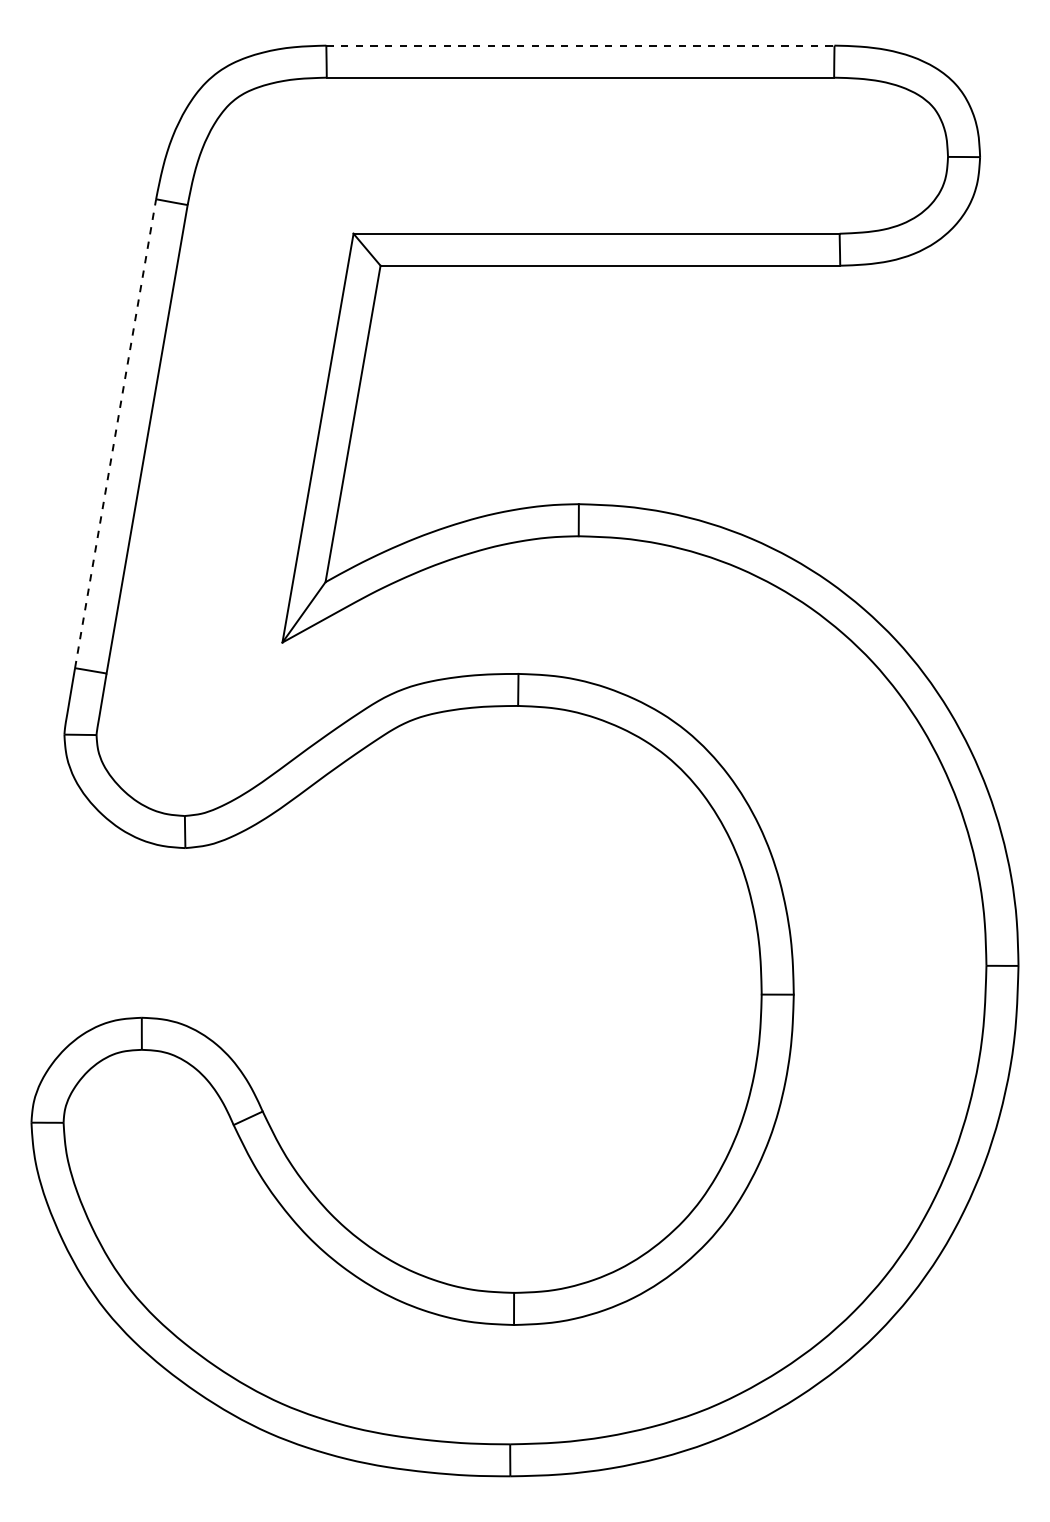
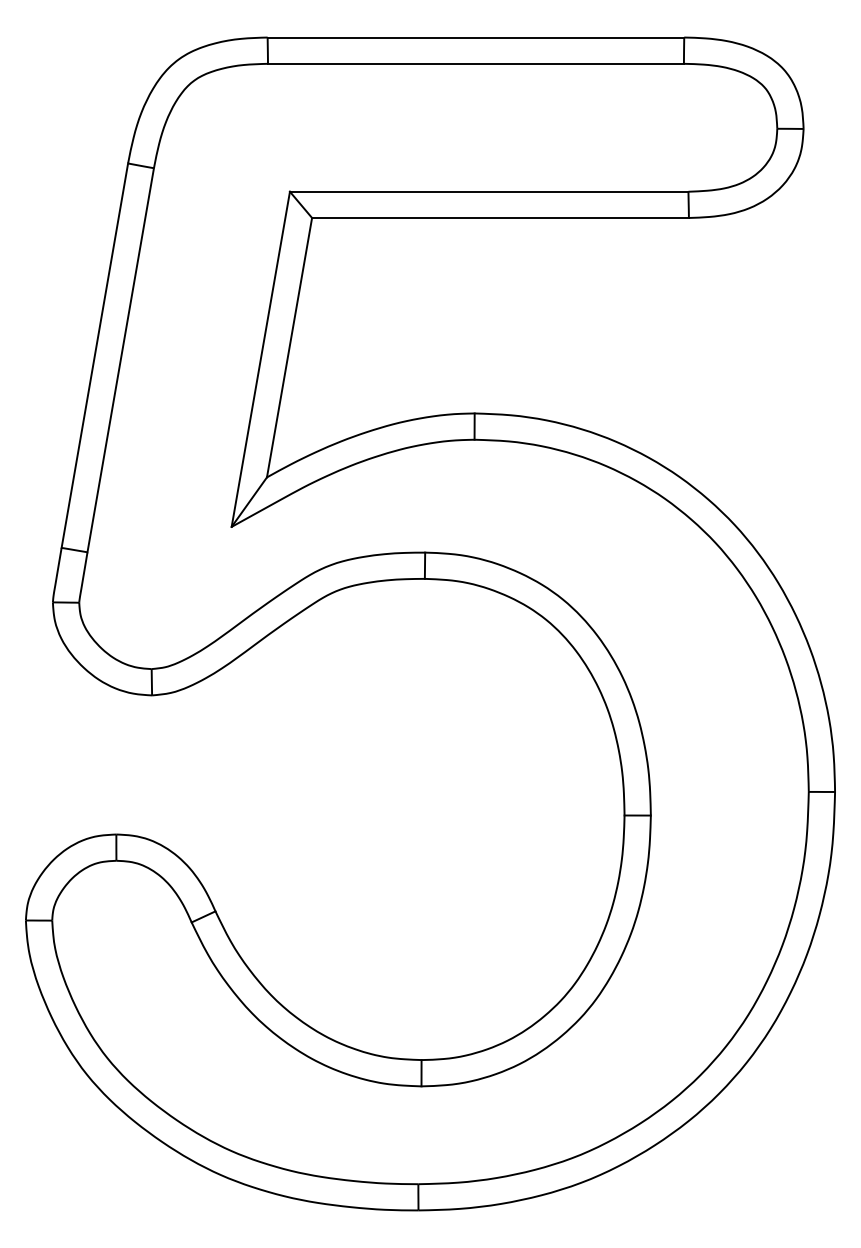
line: (580, 45) -> (475, 37), dashed -> solid
line: (115, 433) -> (94, 355), dashed -> solid

